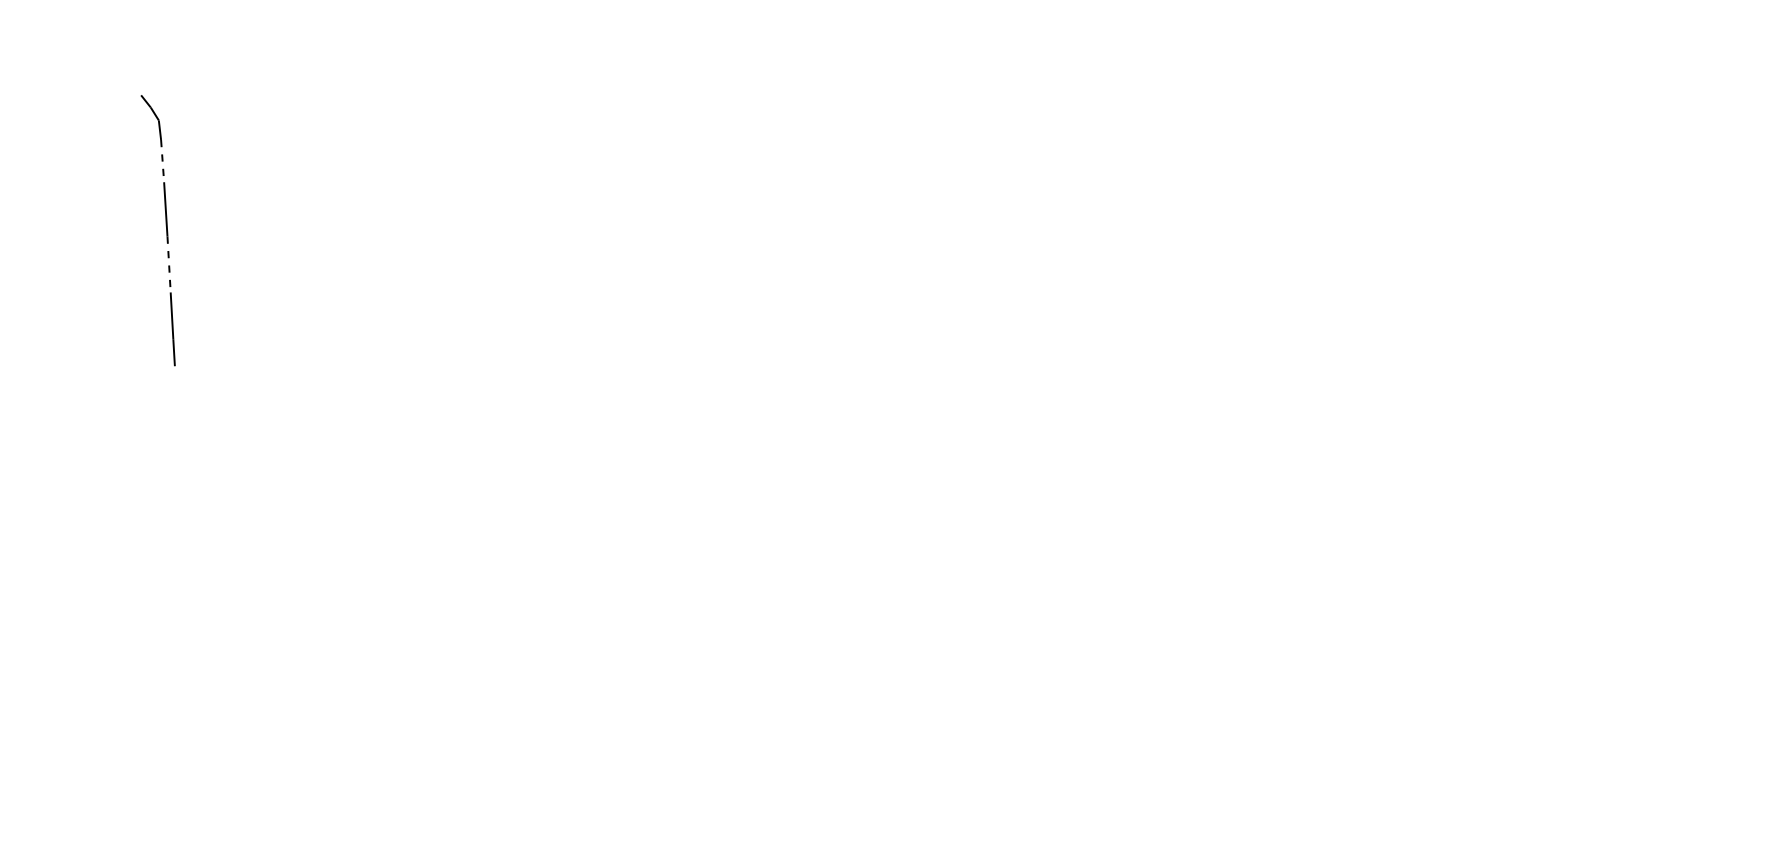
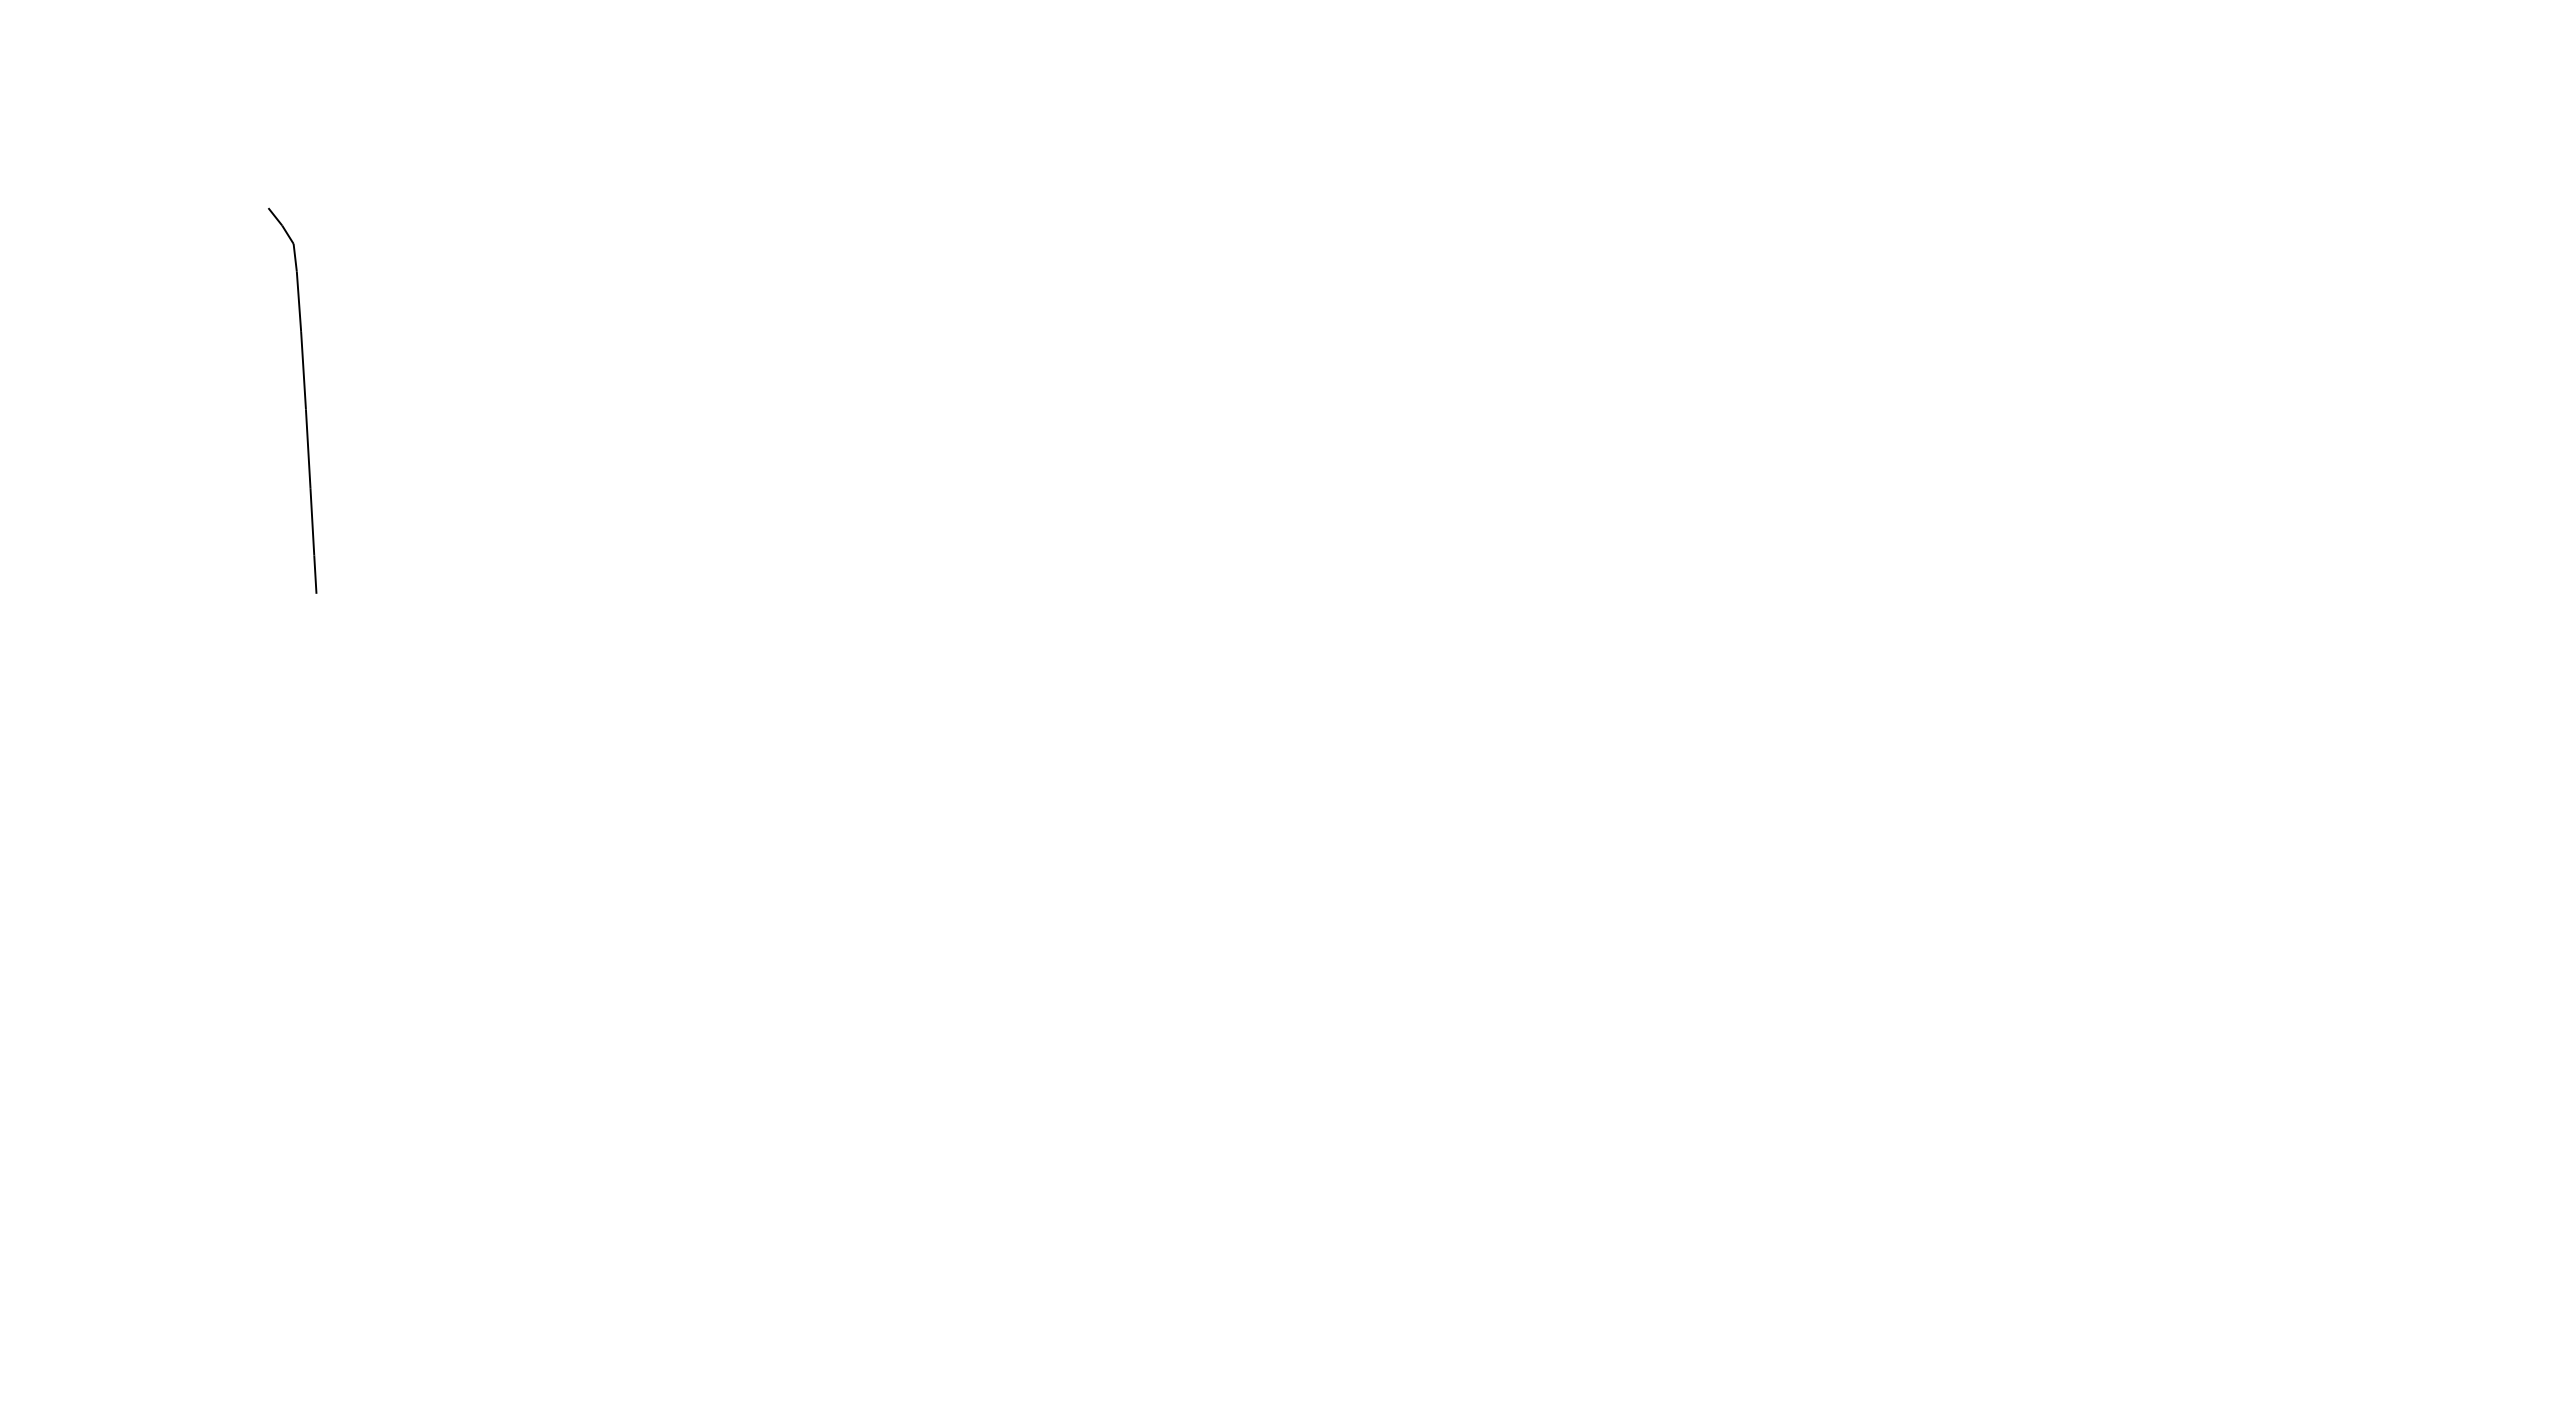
line: (162, 161) -> (299, 302), dashed -> solid
line: (169, 264) -> (308, 449), dashed -> solid

